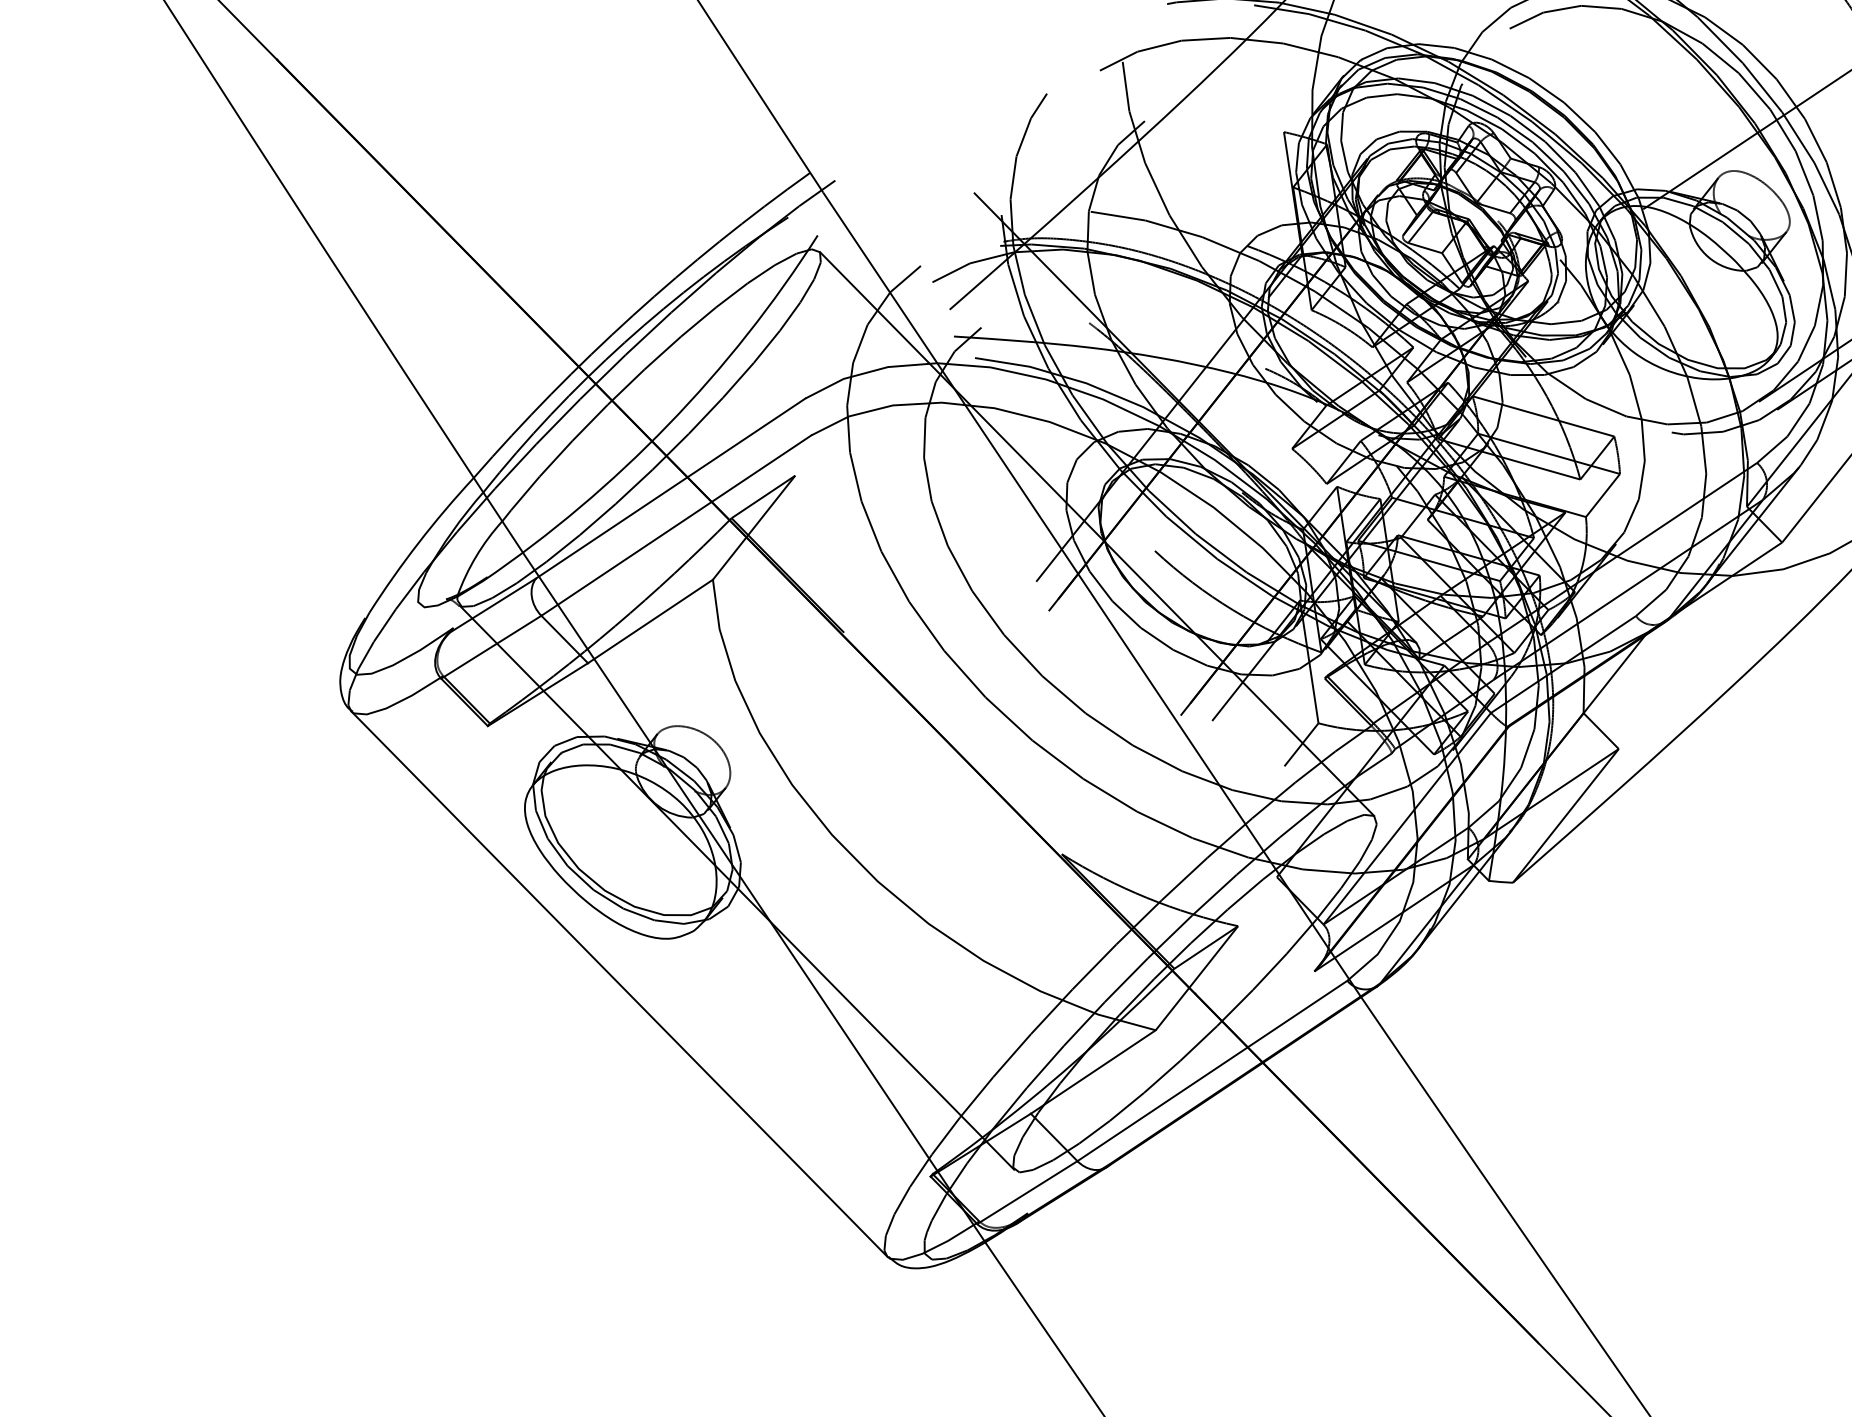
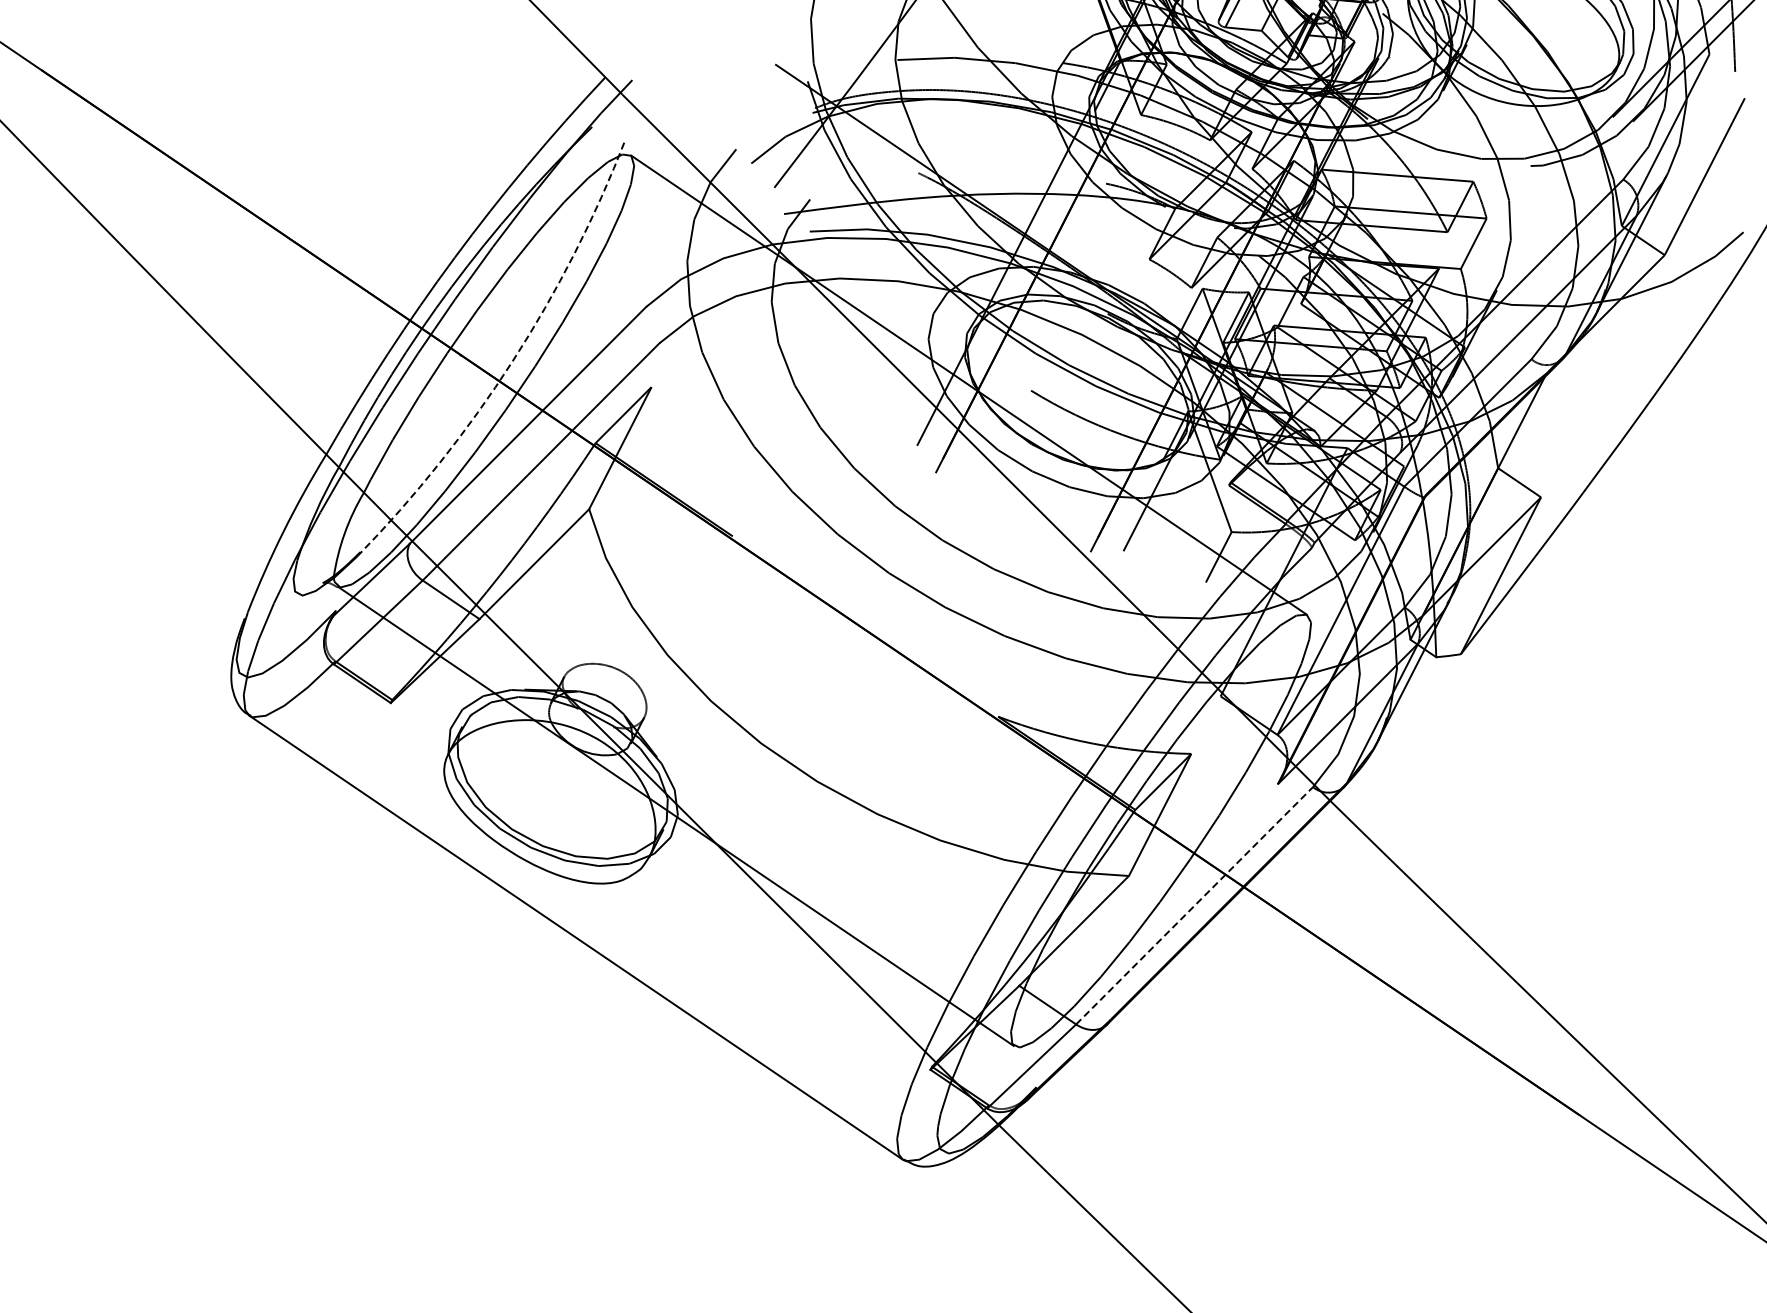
arc: (668, 424) -> (512, 360), solid -> dashed
line: (1212, 1070) -> (1194, 905), solid -> dashed

